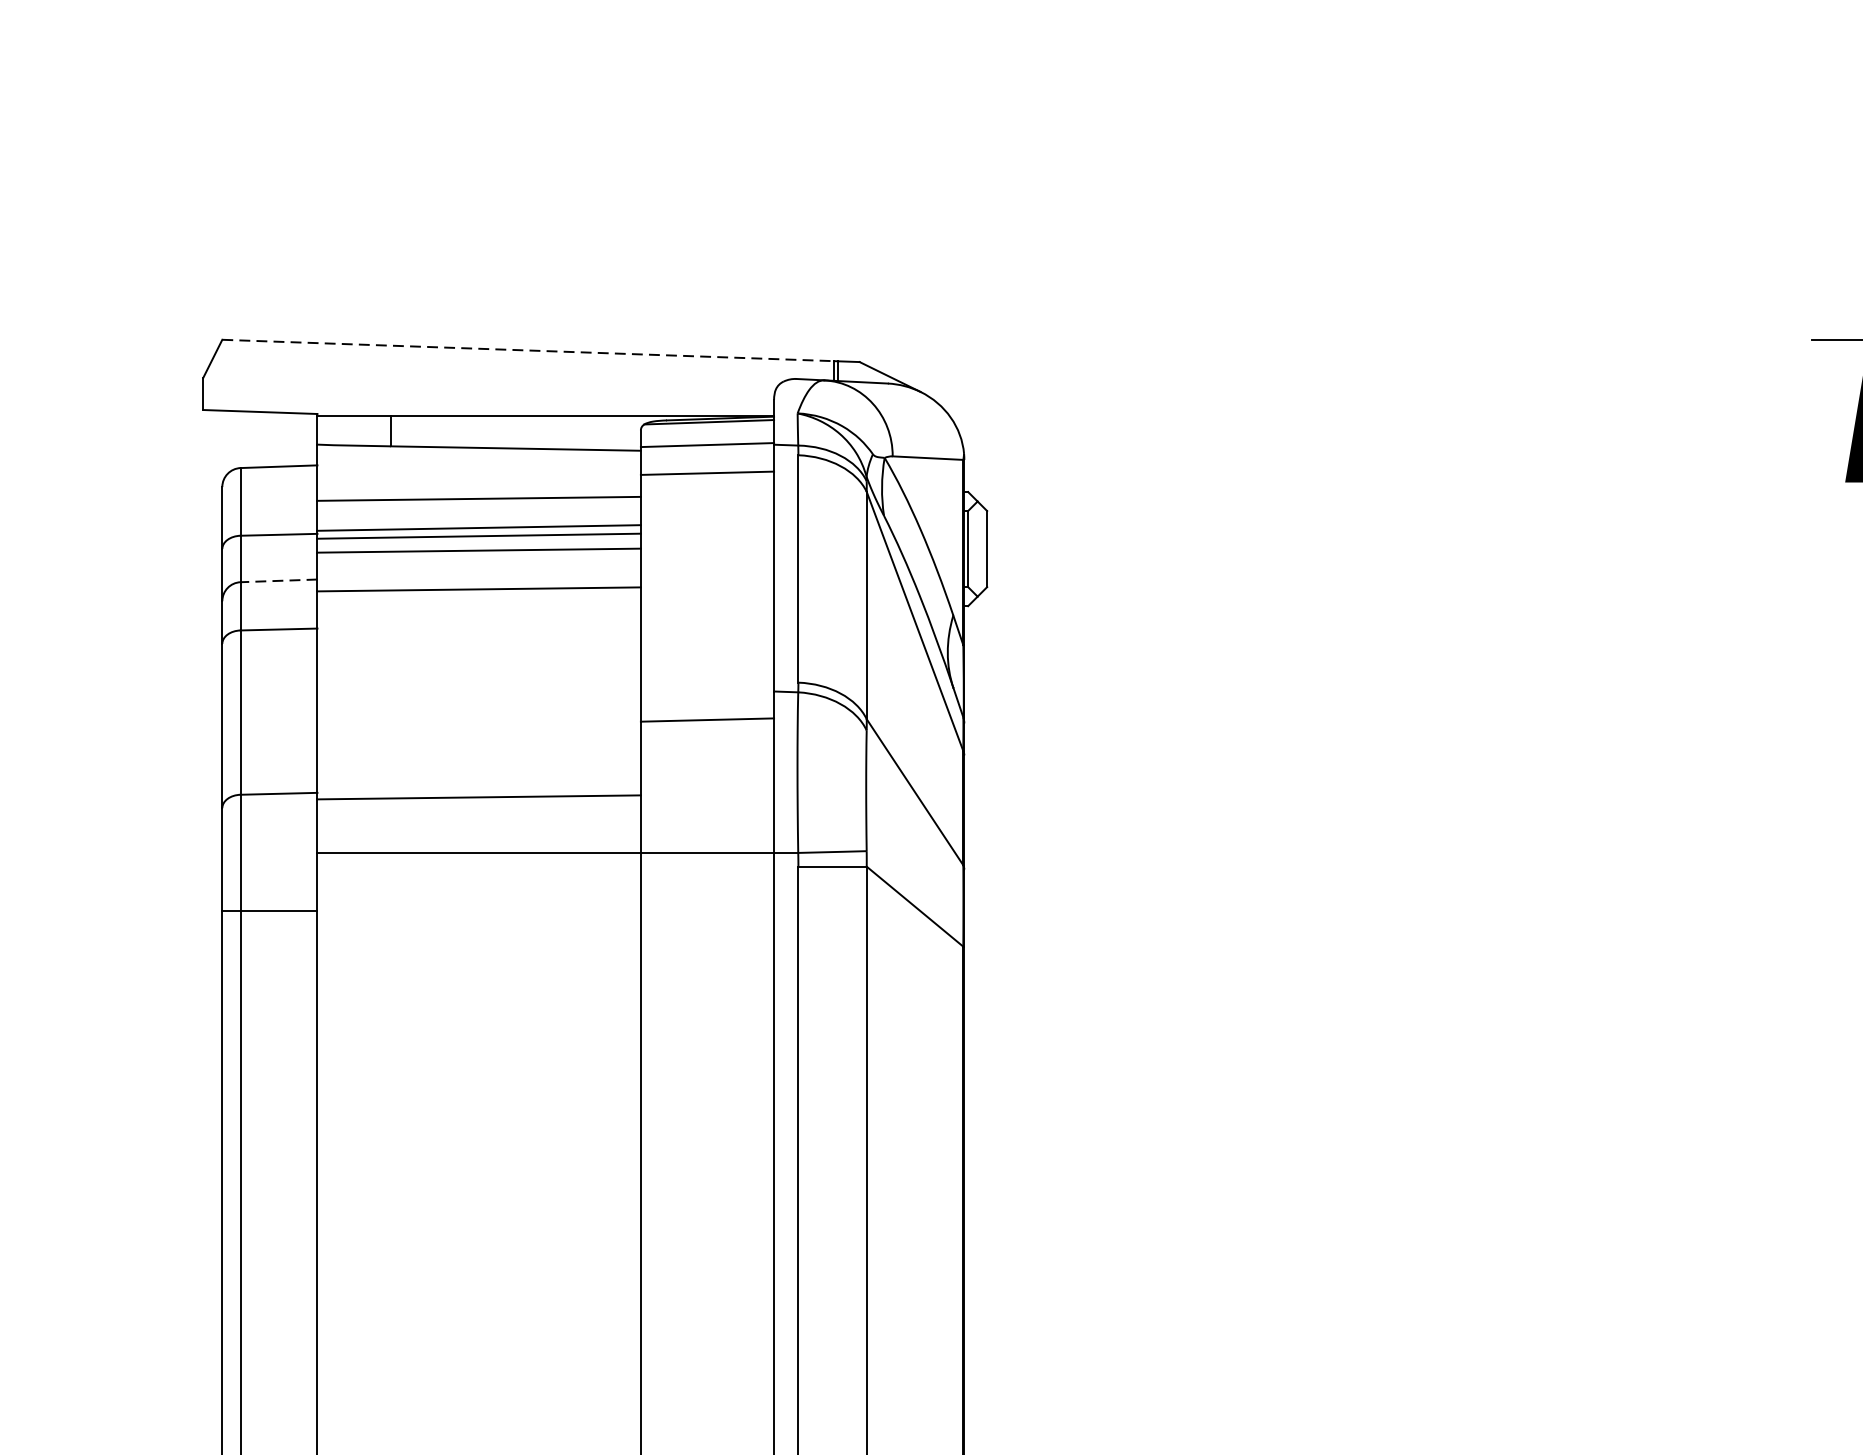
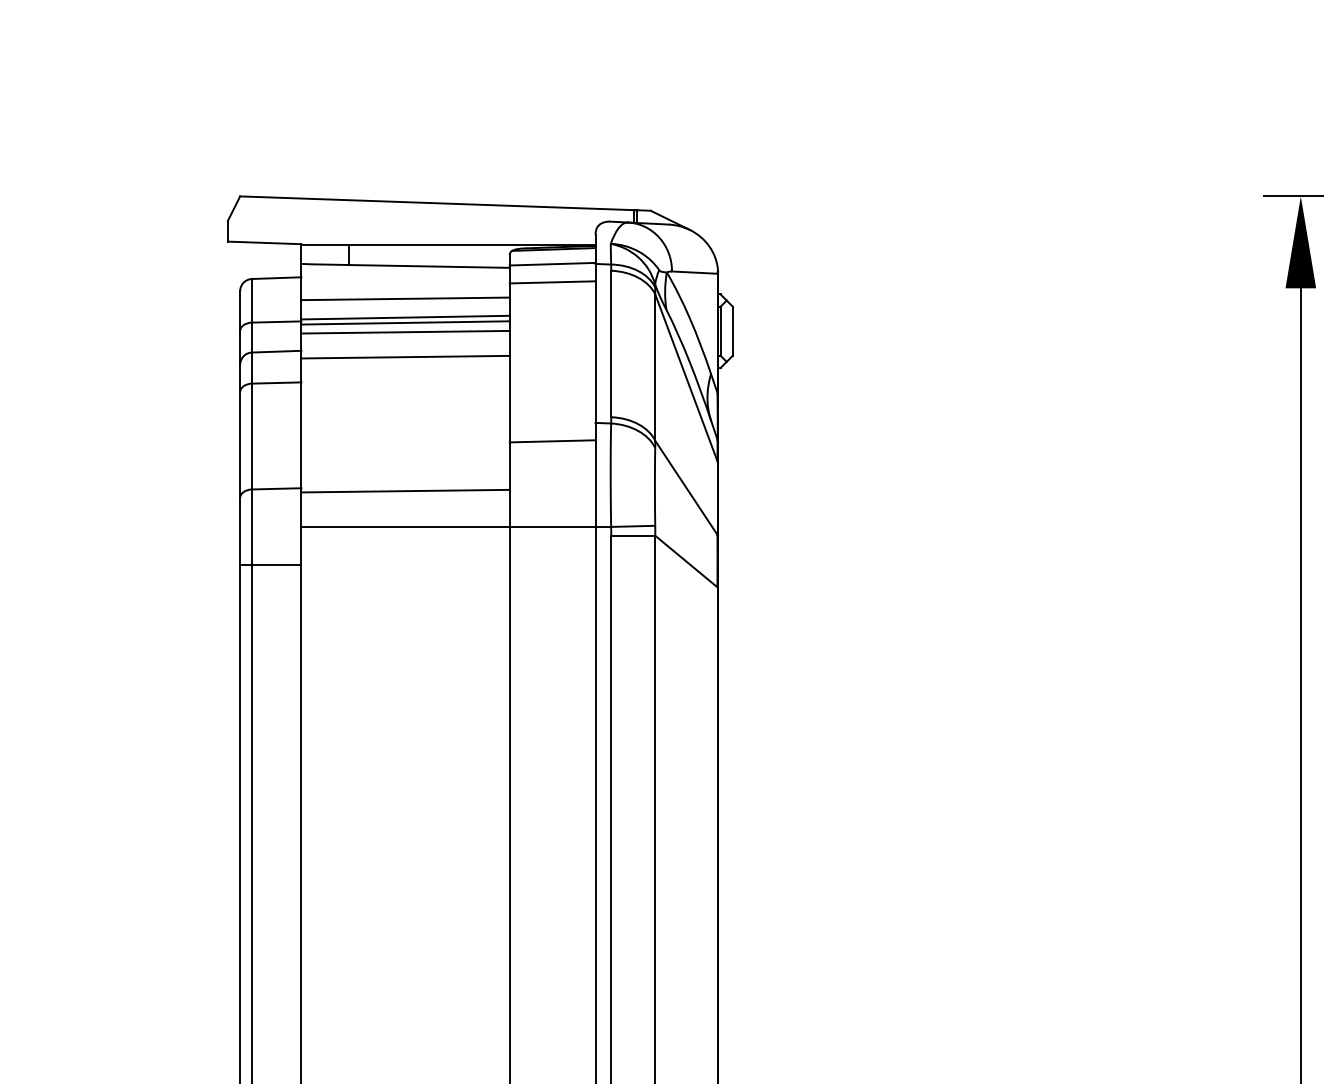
line: (528, 350) -> (437, 203), dashed -> solid
line: (278, 580) -> (276, 351), dashed -> solid

